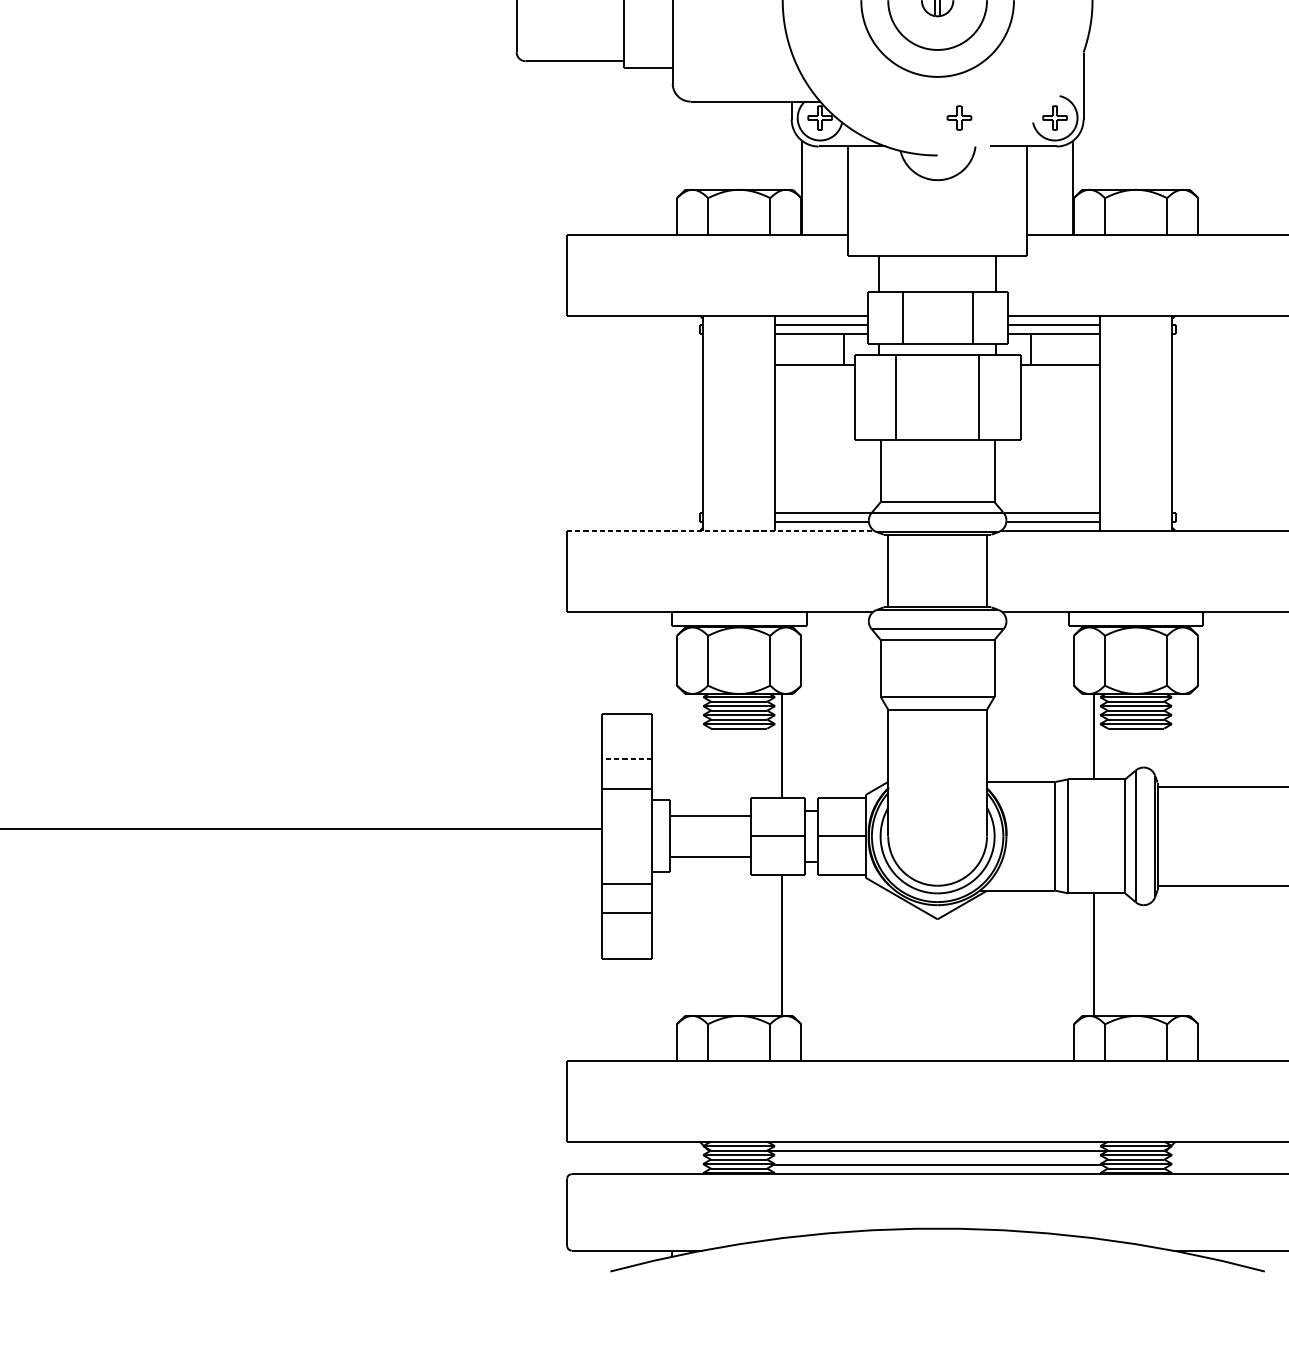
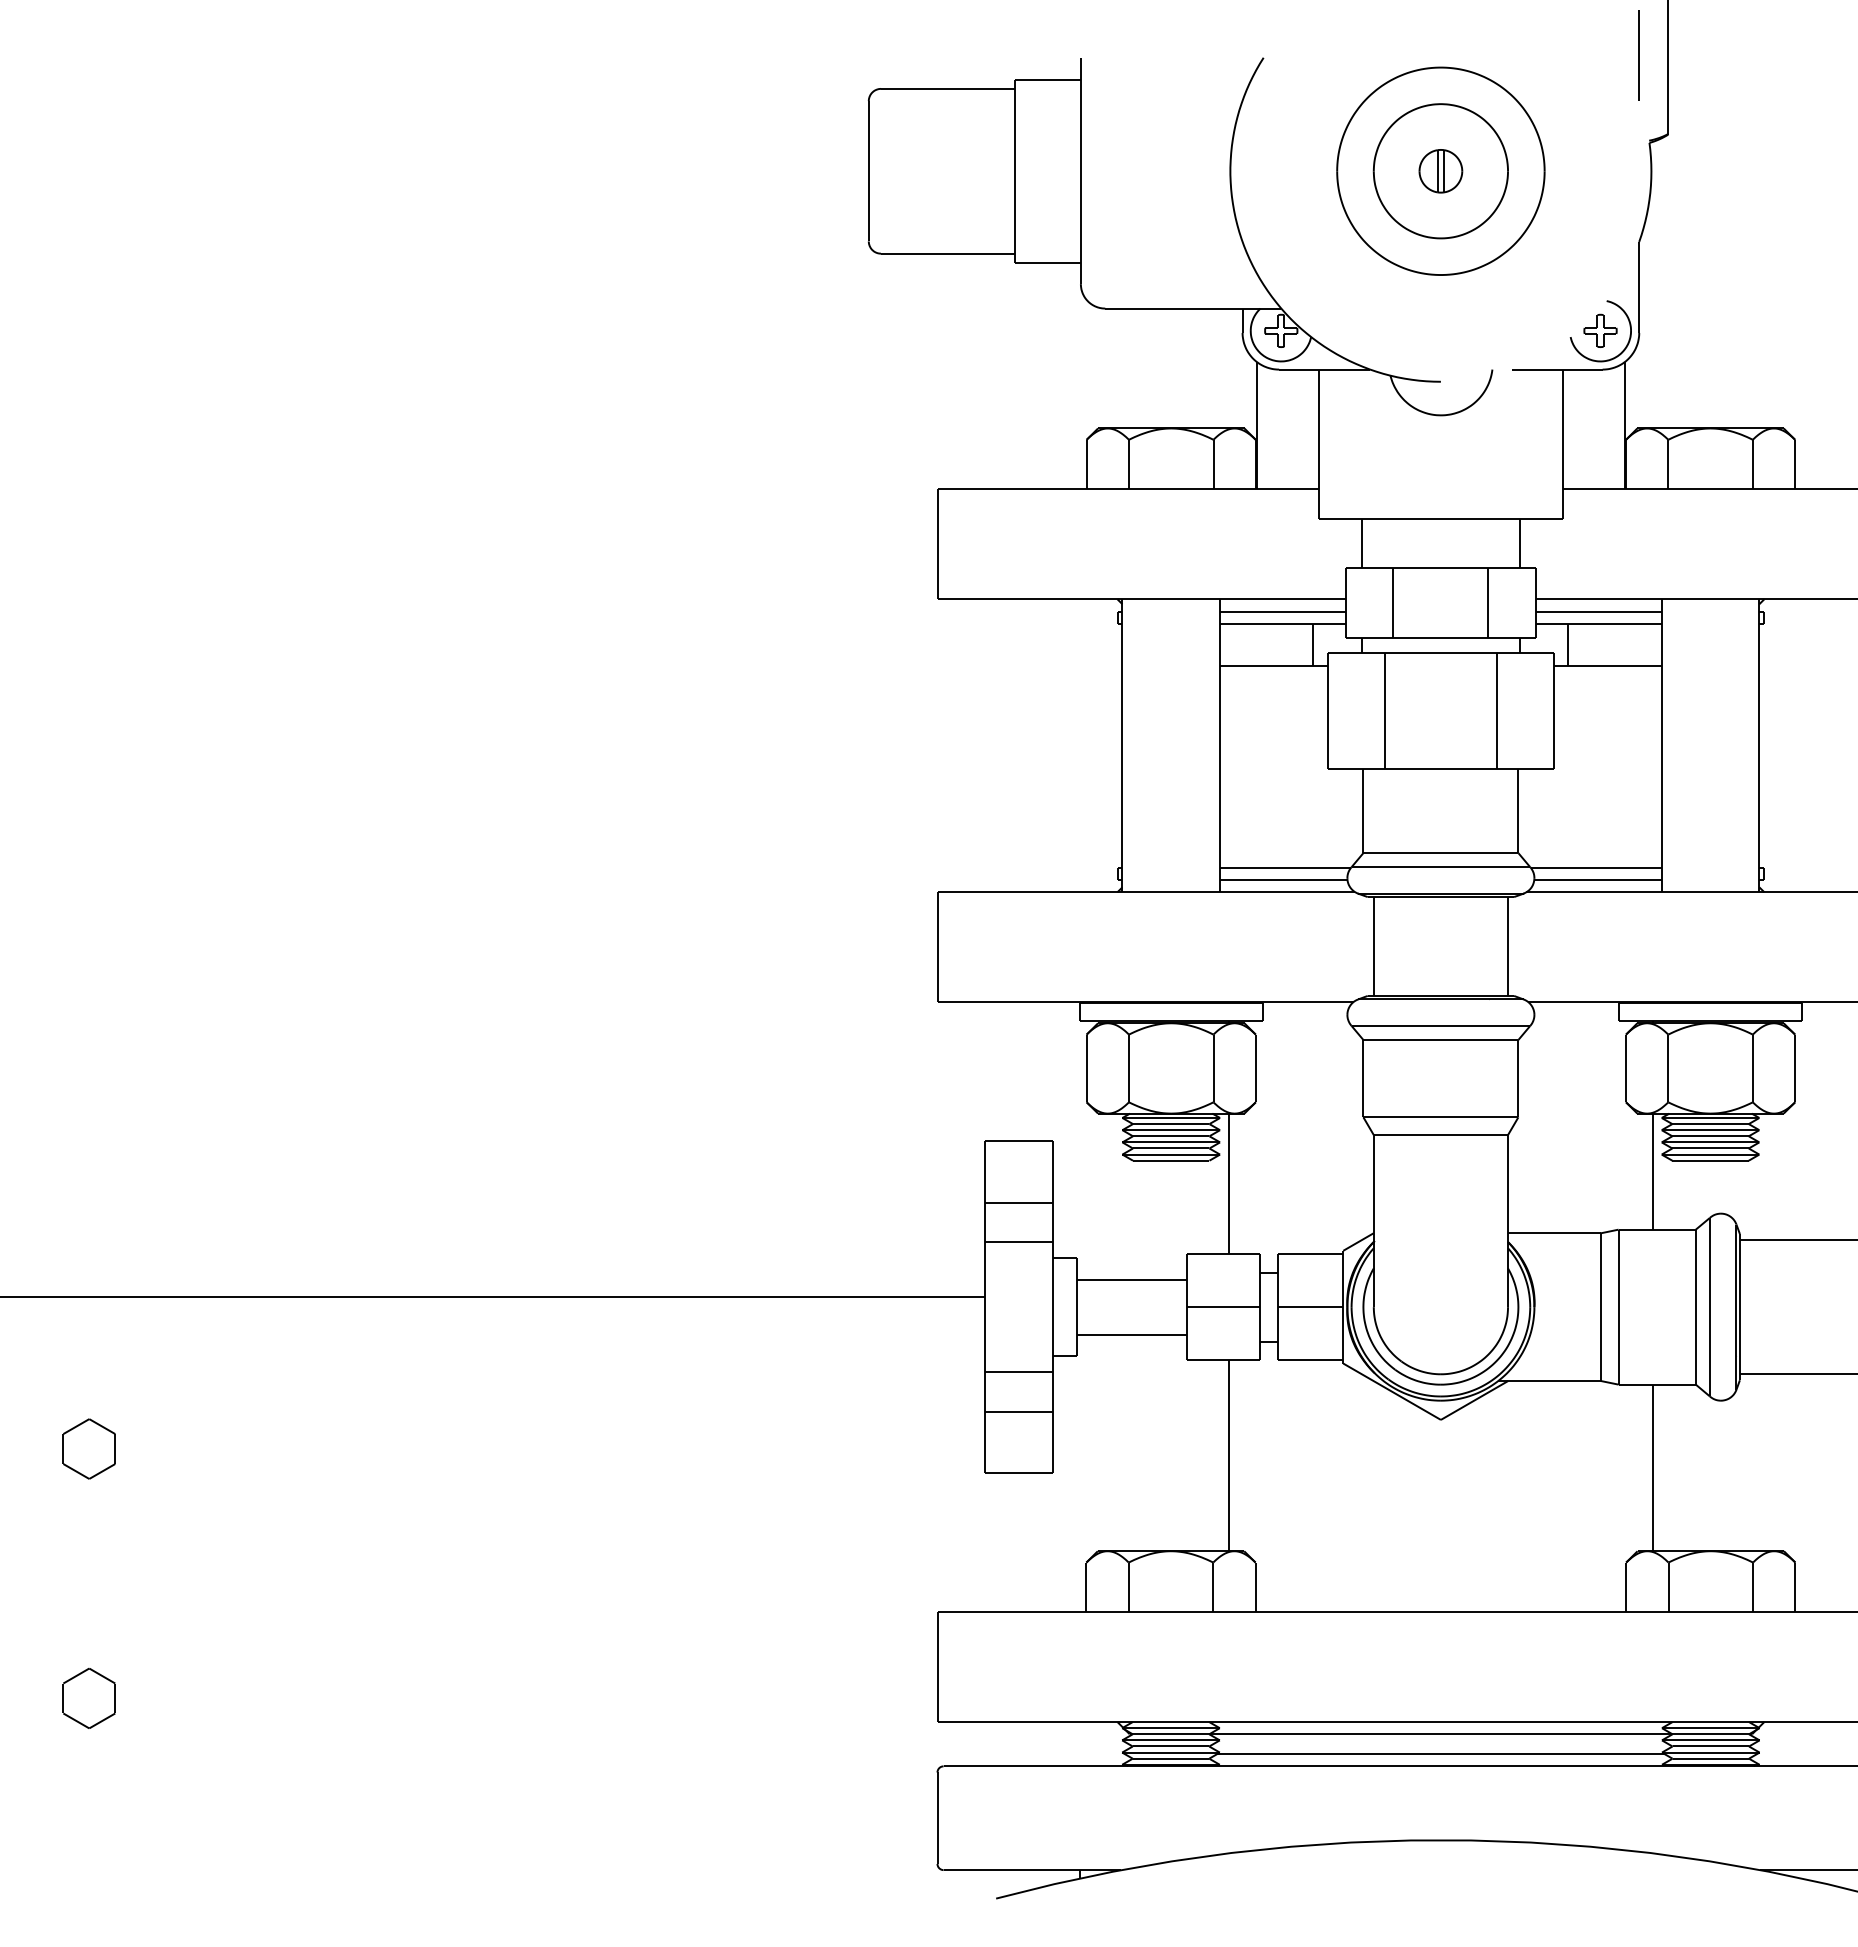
part: (959, 117) -> (1470, 330), removed
line: (721, 531) -> (1146, 892), dashed -> solid
line: (626, 759) -> (1018, 1202), dashed -> solid

